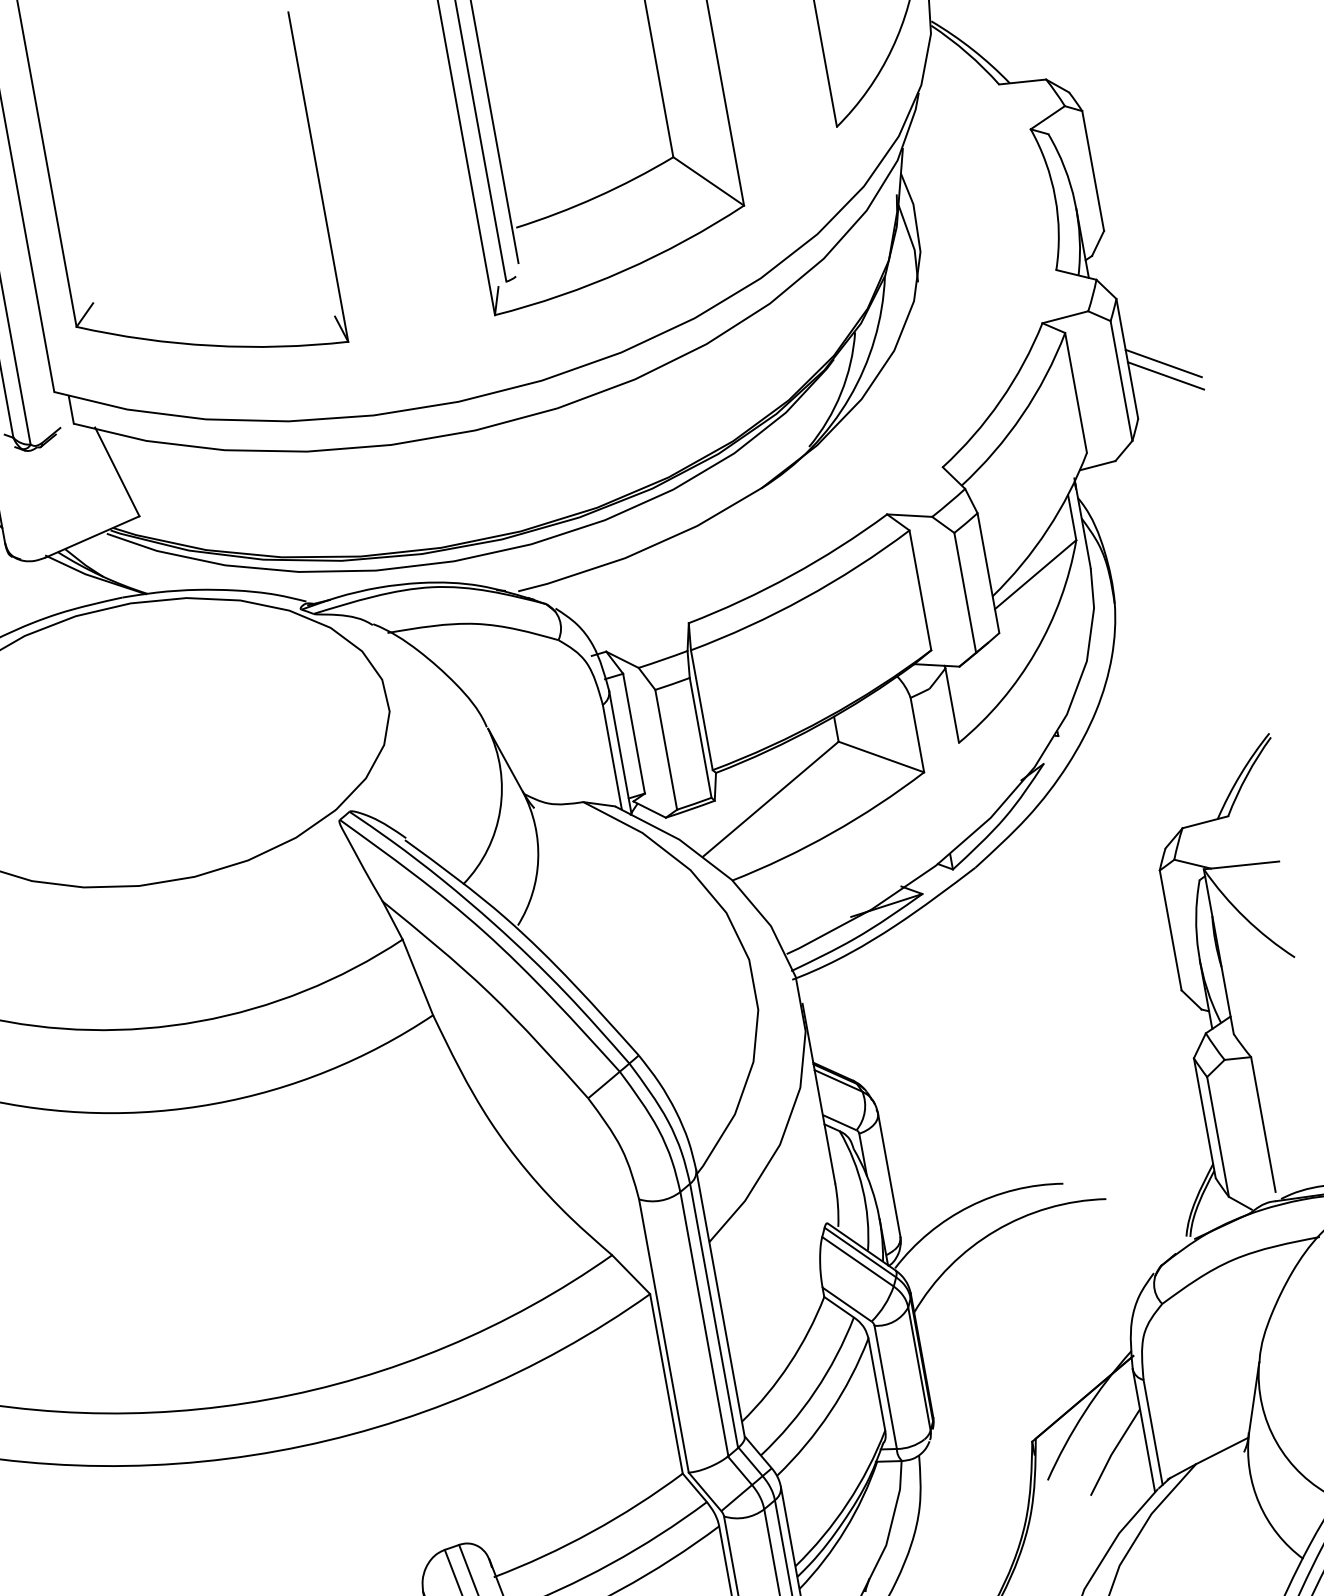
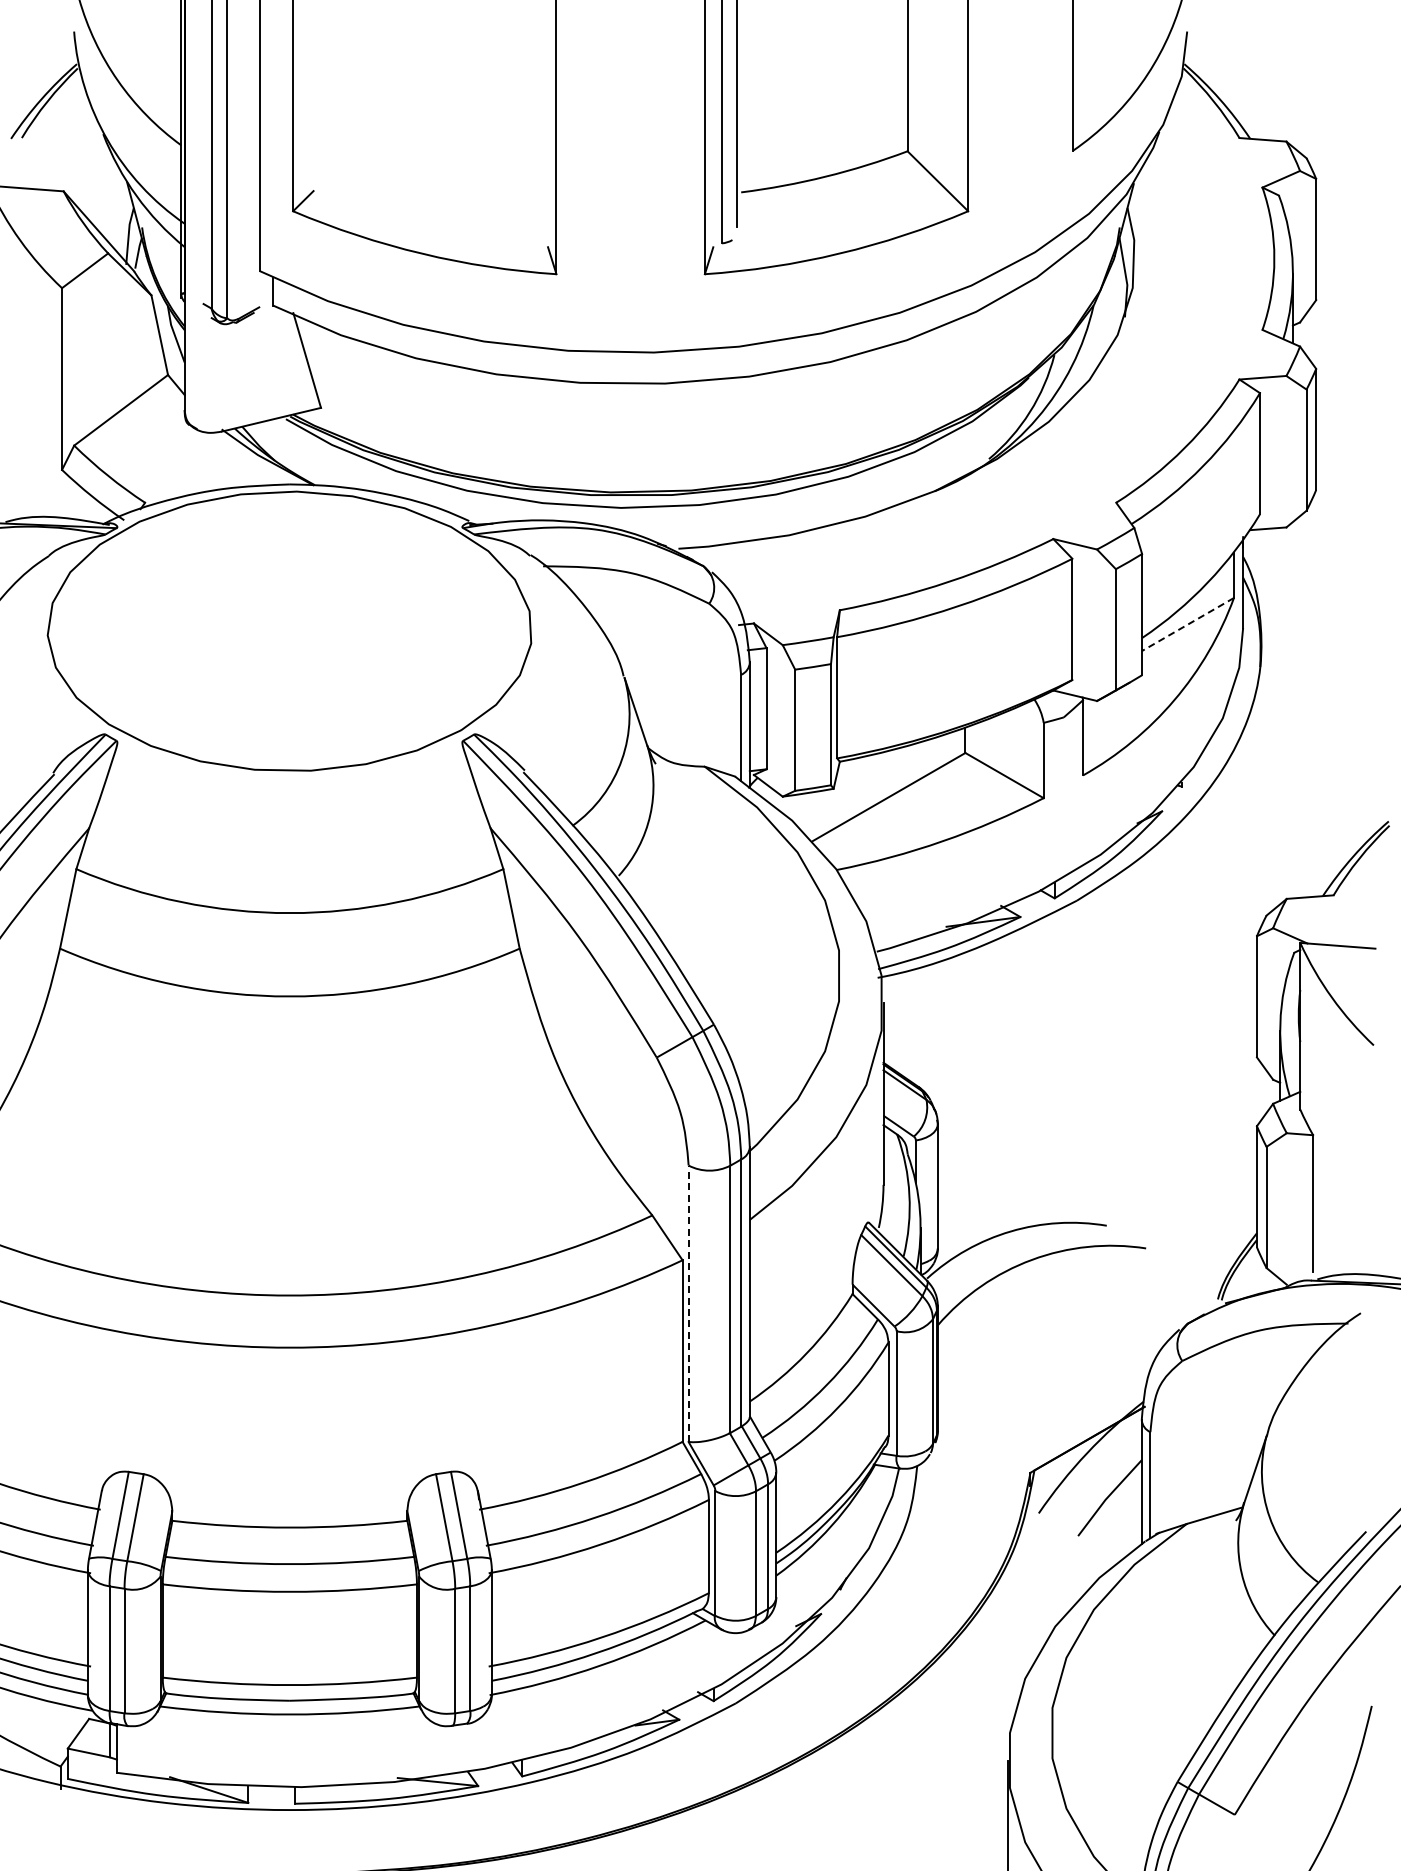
line: (1163, 363) -> (1350, 440), removed
line: (1165, 375) -> (1350, 452), removed
line: (1035, 574) -> (1187, 624), solid -> dashed
line: (663, 1335) -> (688, 1303), solid -> dashed

